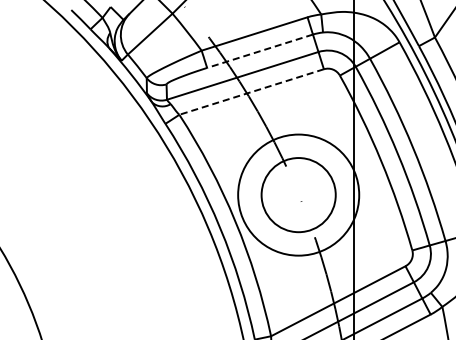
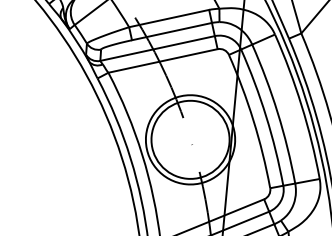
line: (259, 51) -> (171, 31), dashed -> solid
line: (251, 92) -> (162, 61), dashed -> solid
circle: (298, 195) -> (190, 140), size x1.43

